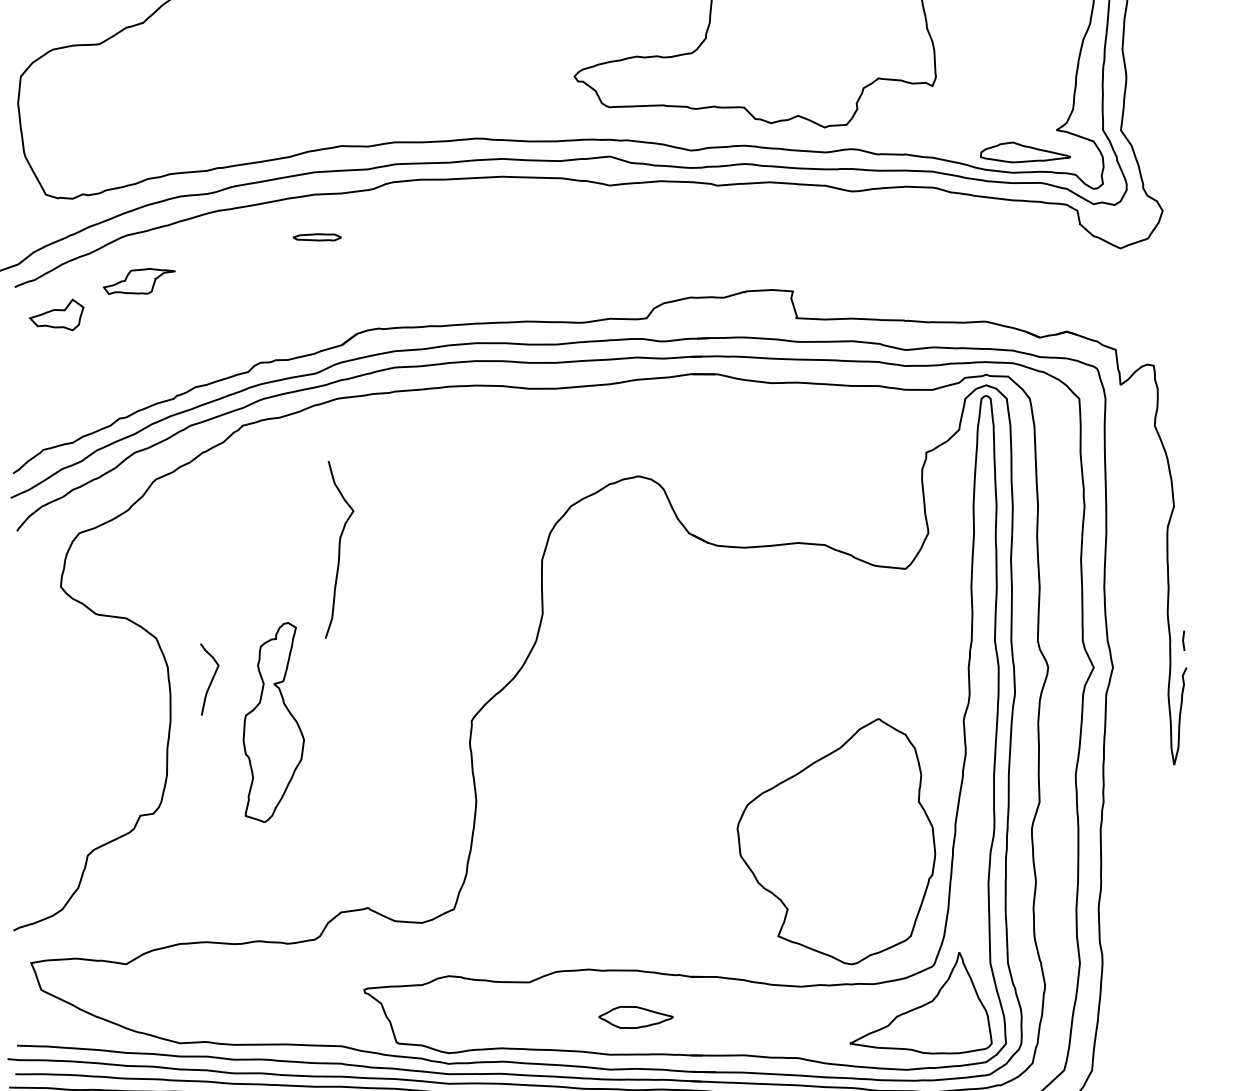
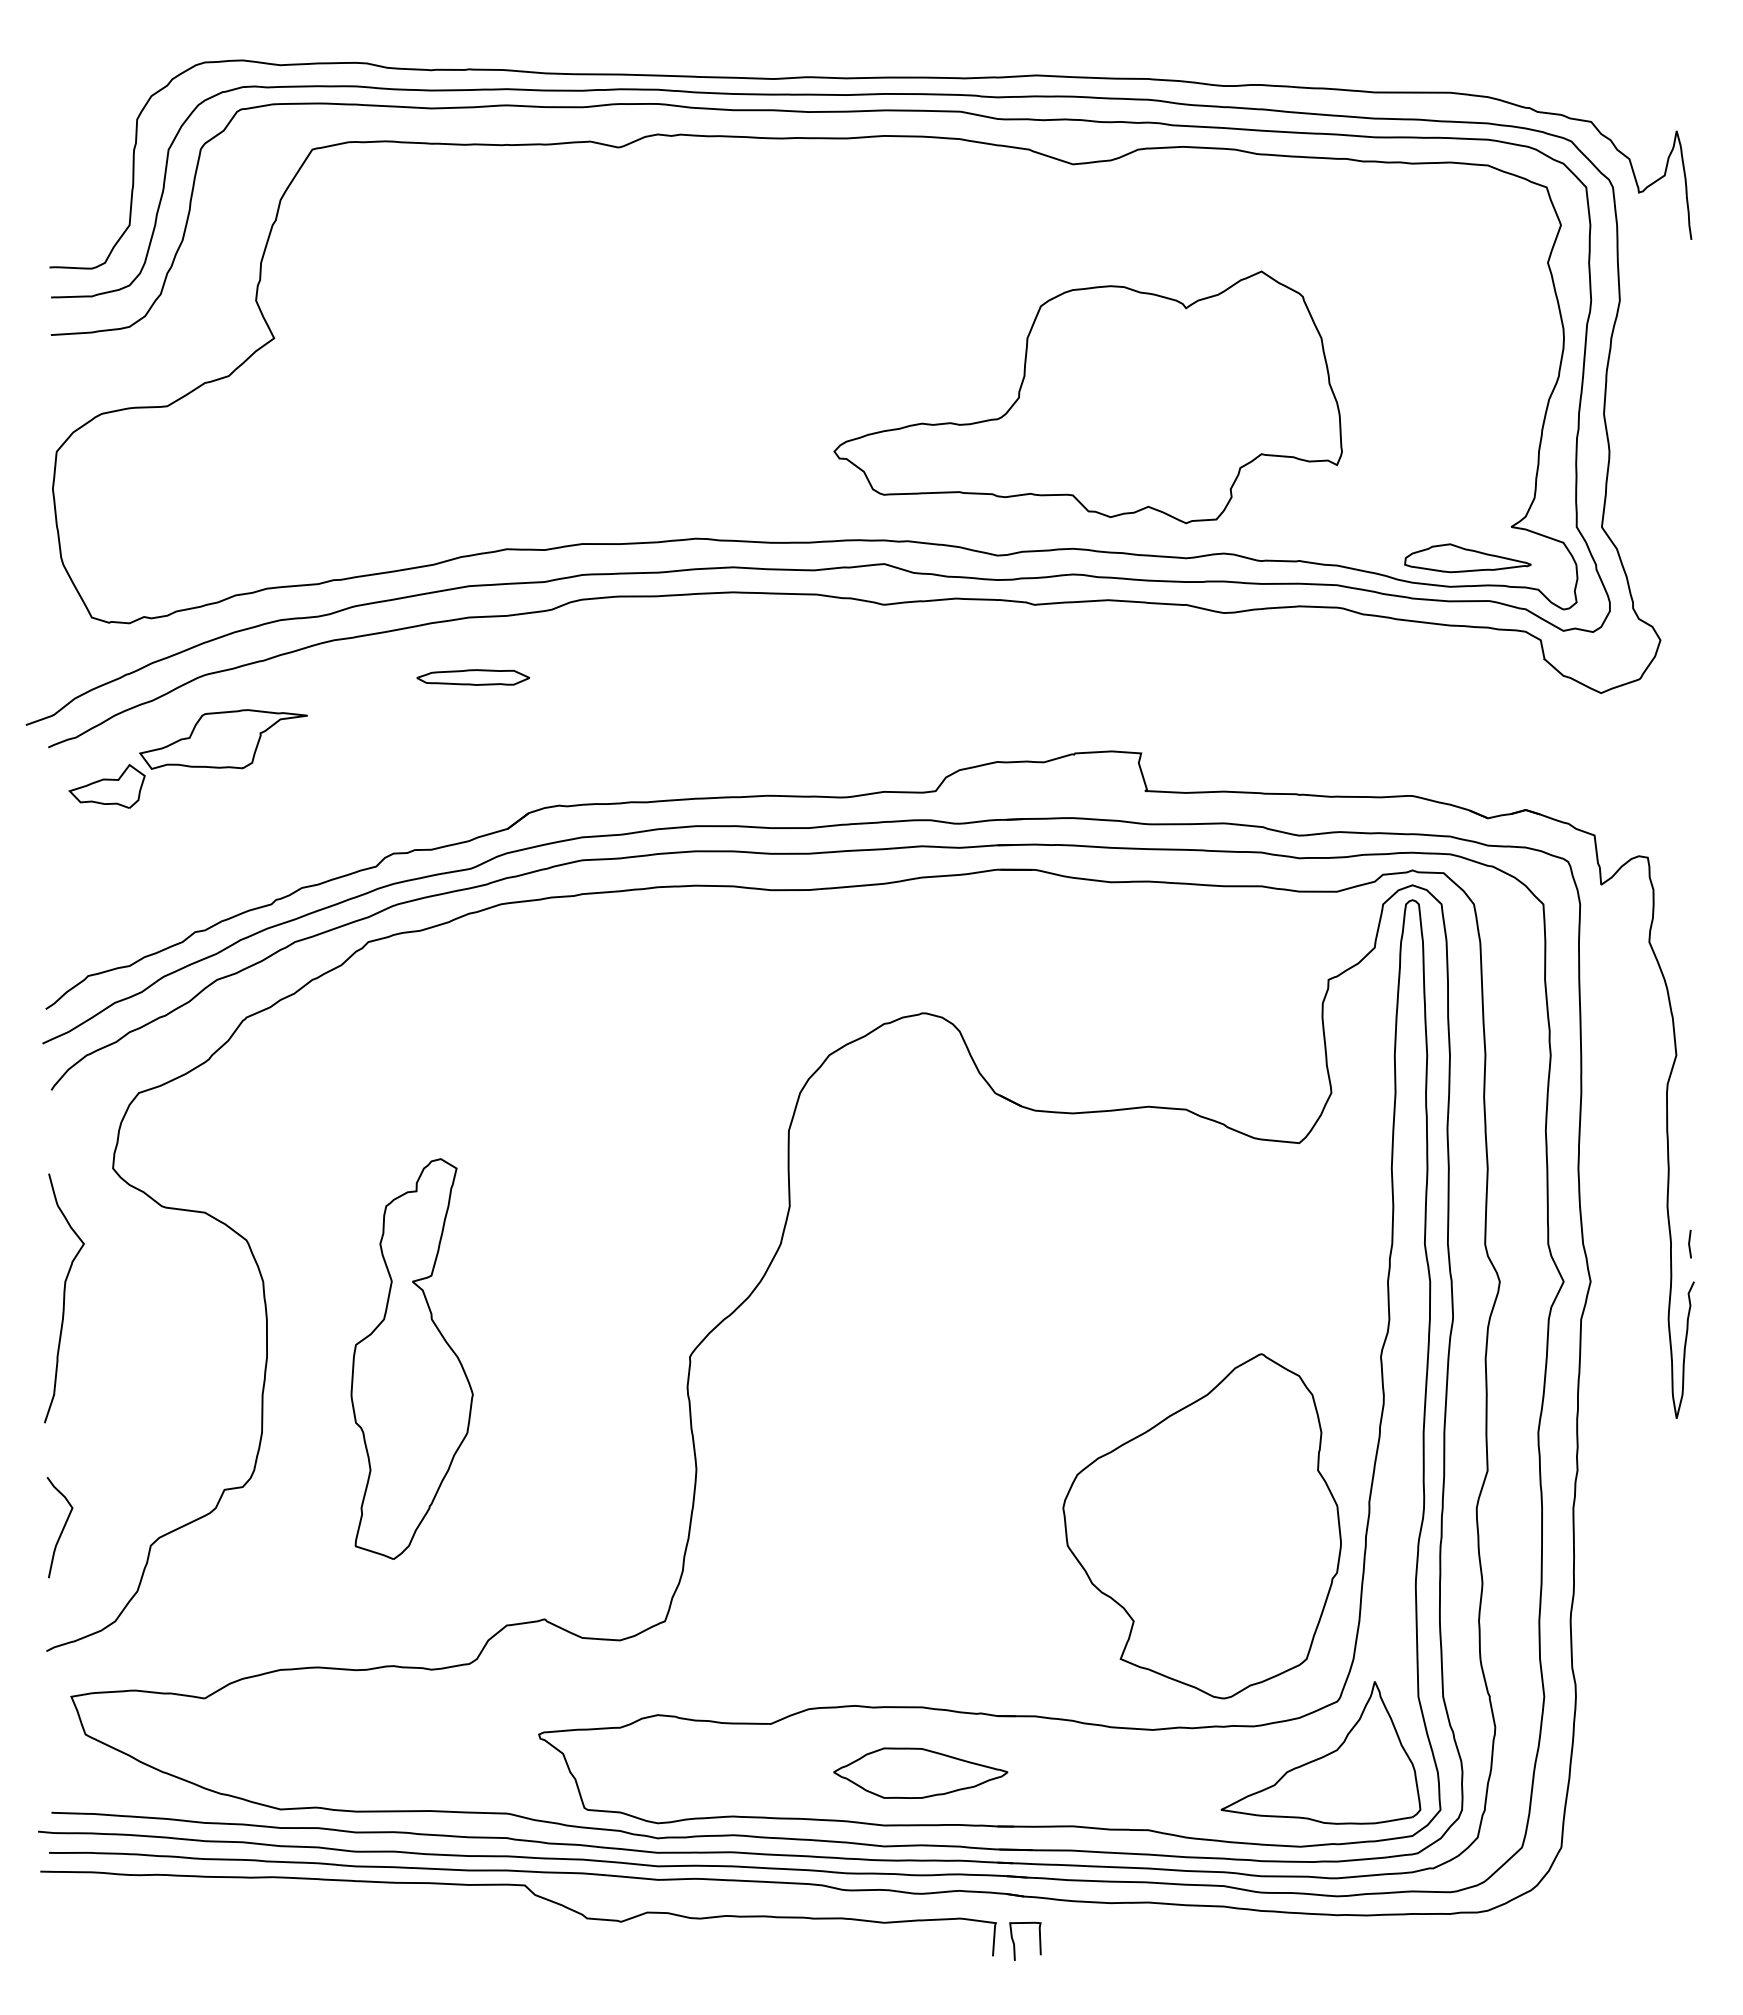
part: (316, 237) -> (472, 677), size x1.67
part: (139, 281) -> (223, 739), size x1.67
curve: (339, 549) -> (64, 1298), moved
curve: (211, 680) -> (62, 1528), moved
part: (273, 722) -> (411, 1358), size x1.43
part: (635, 1017) -> (920, 1772), size x1.67

